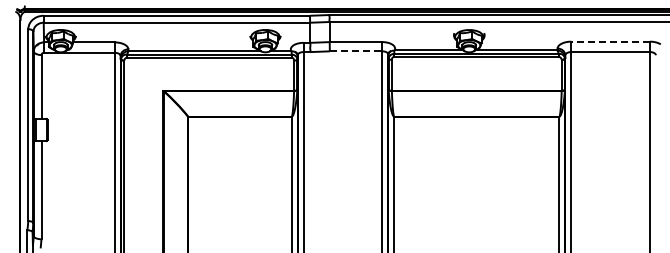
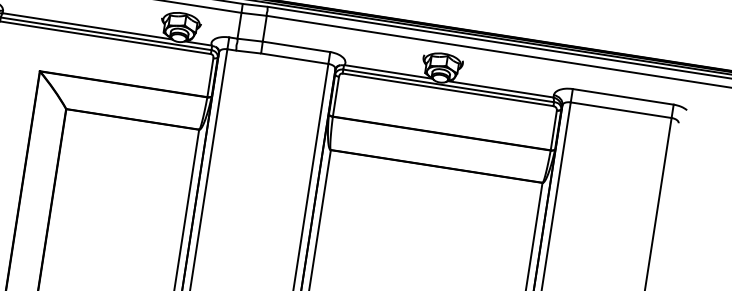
line: (610, 41) -> (623, 96), dashed -> solid
line: (356, 51) -> (295, 59), dashed -> solid

